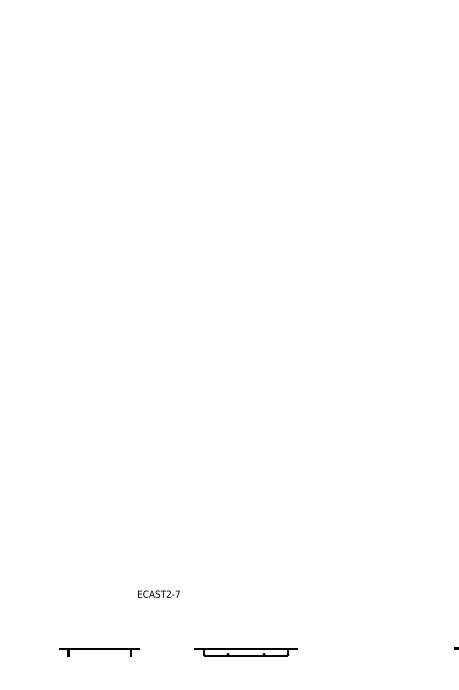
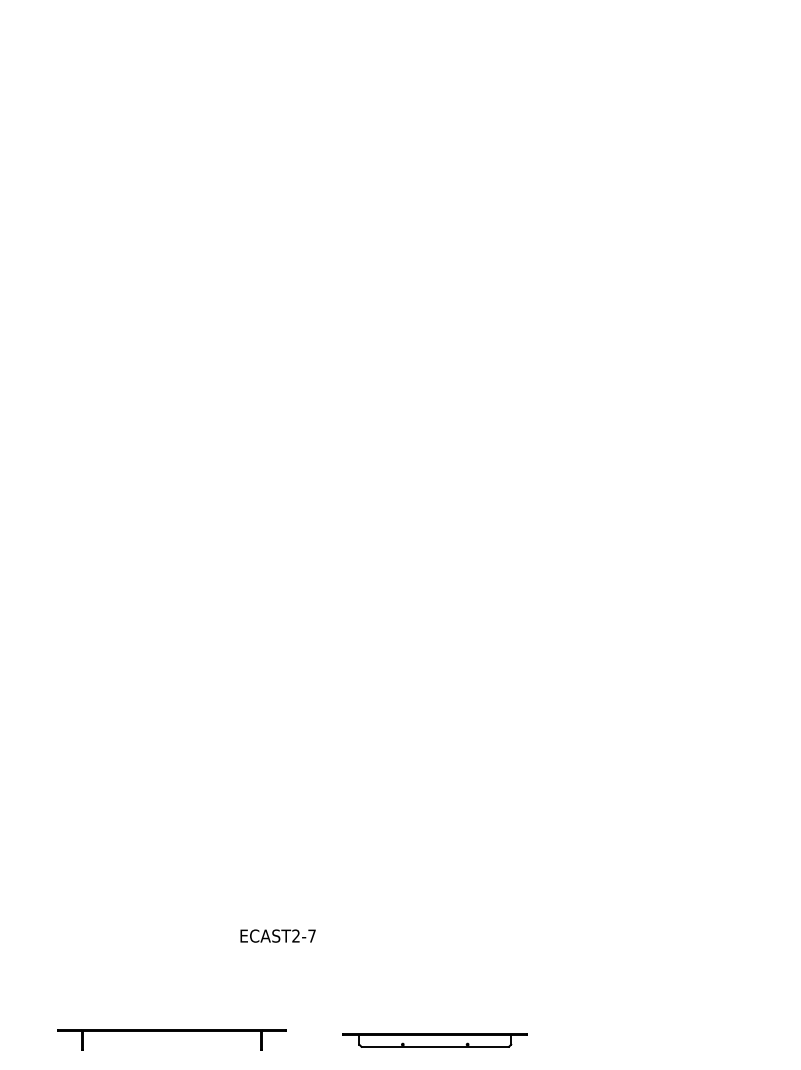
part: (99, 652) -> (171, 1041), size x1.6

